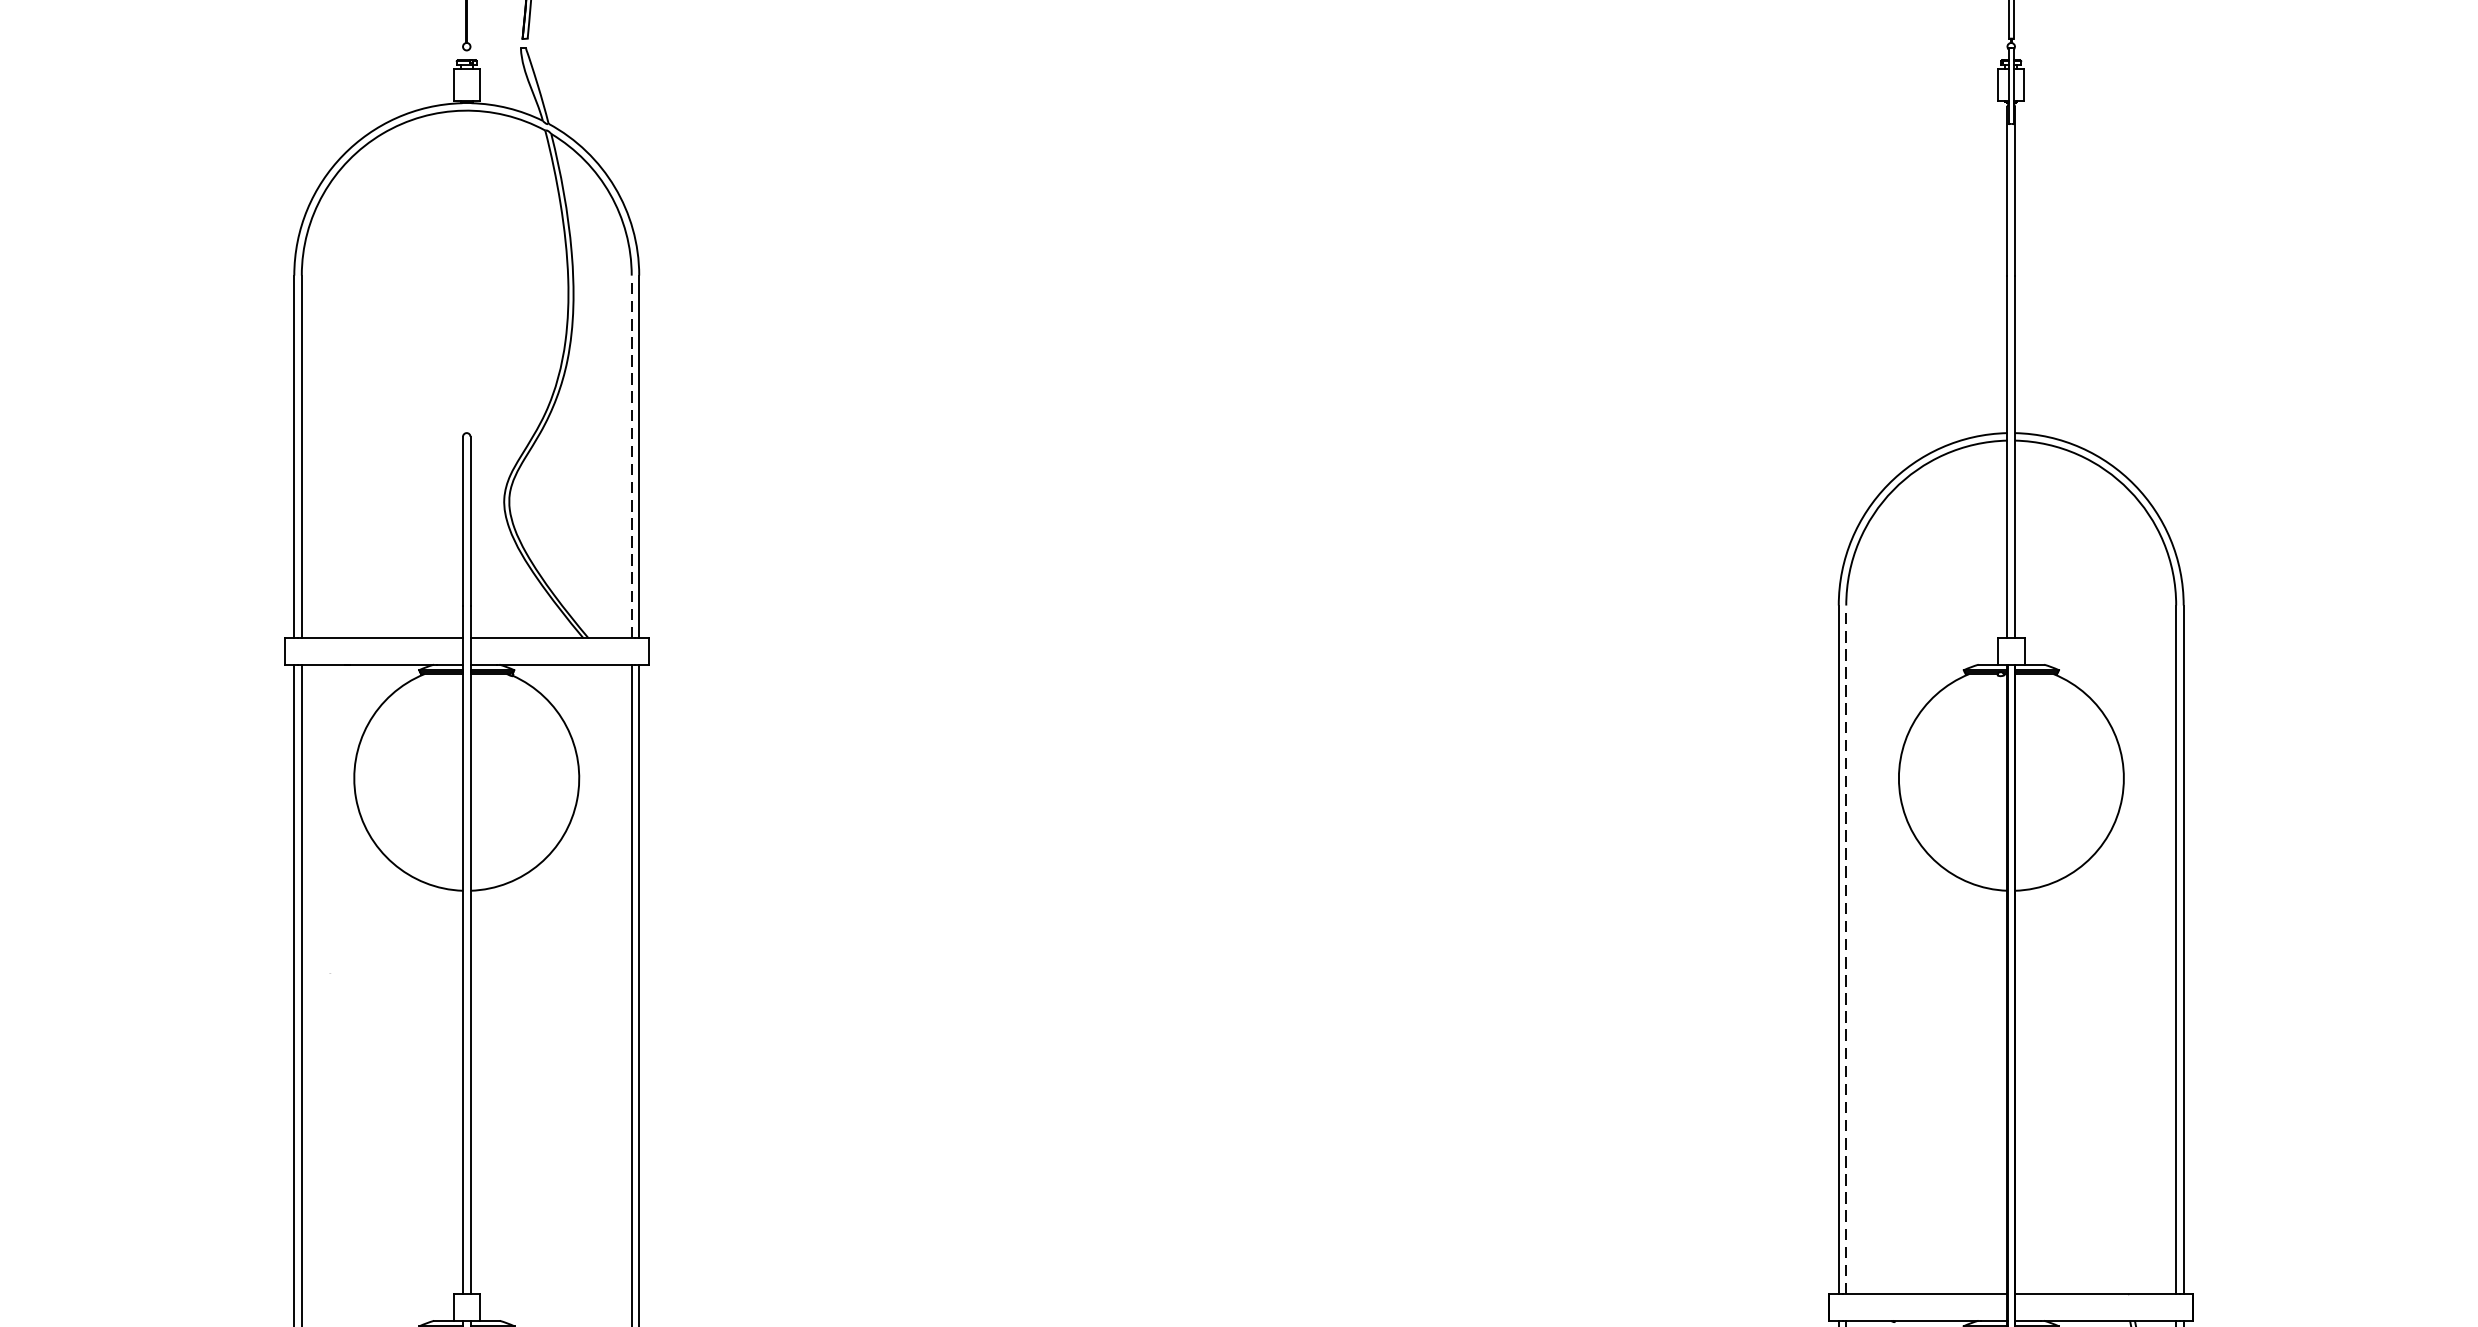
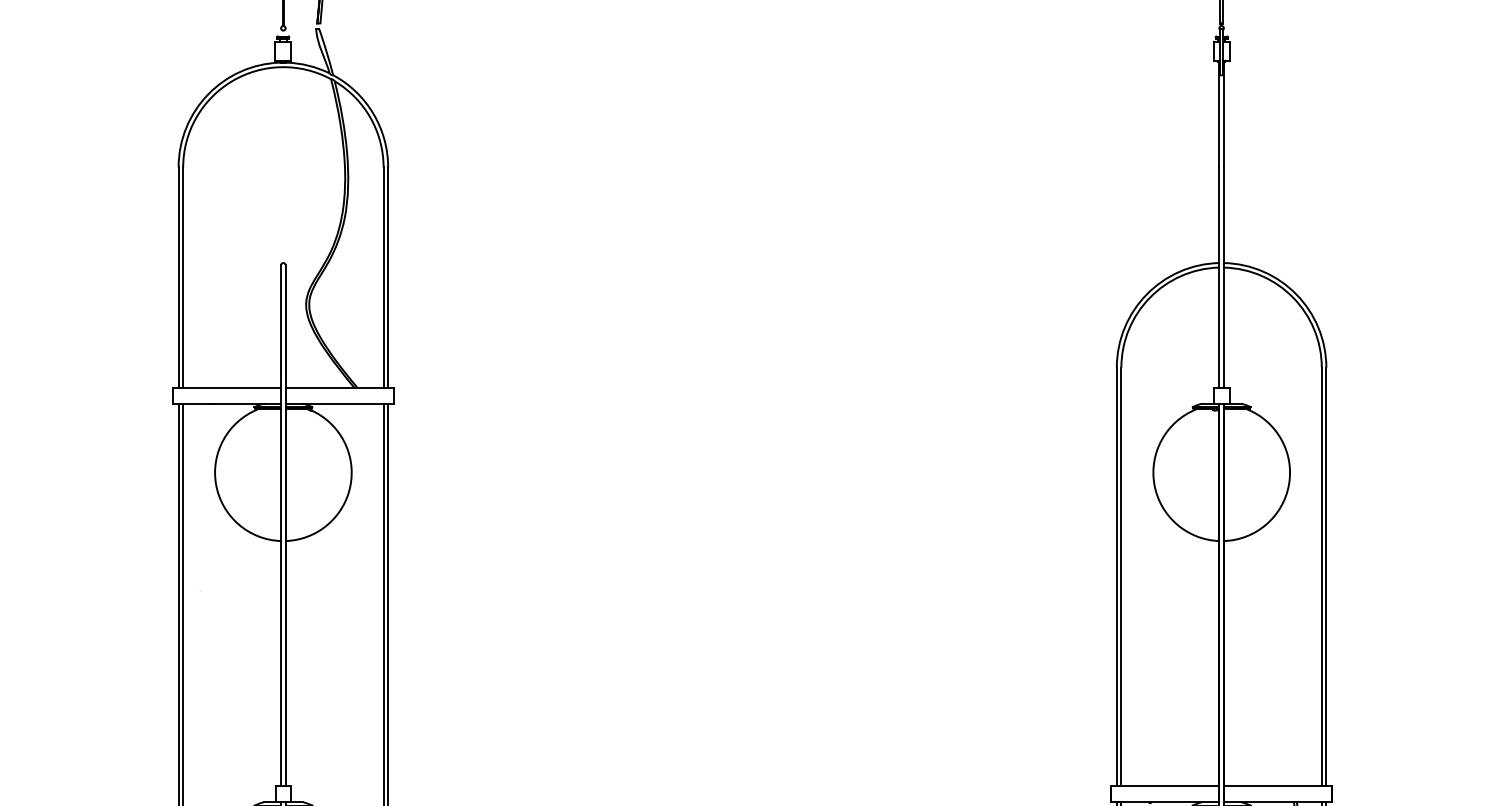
line: (631, 456) -> (383, 277), dashed -> solid
line: (1846, 949) -> (1121, 576), dashed -> solid

